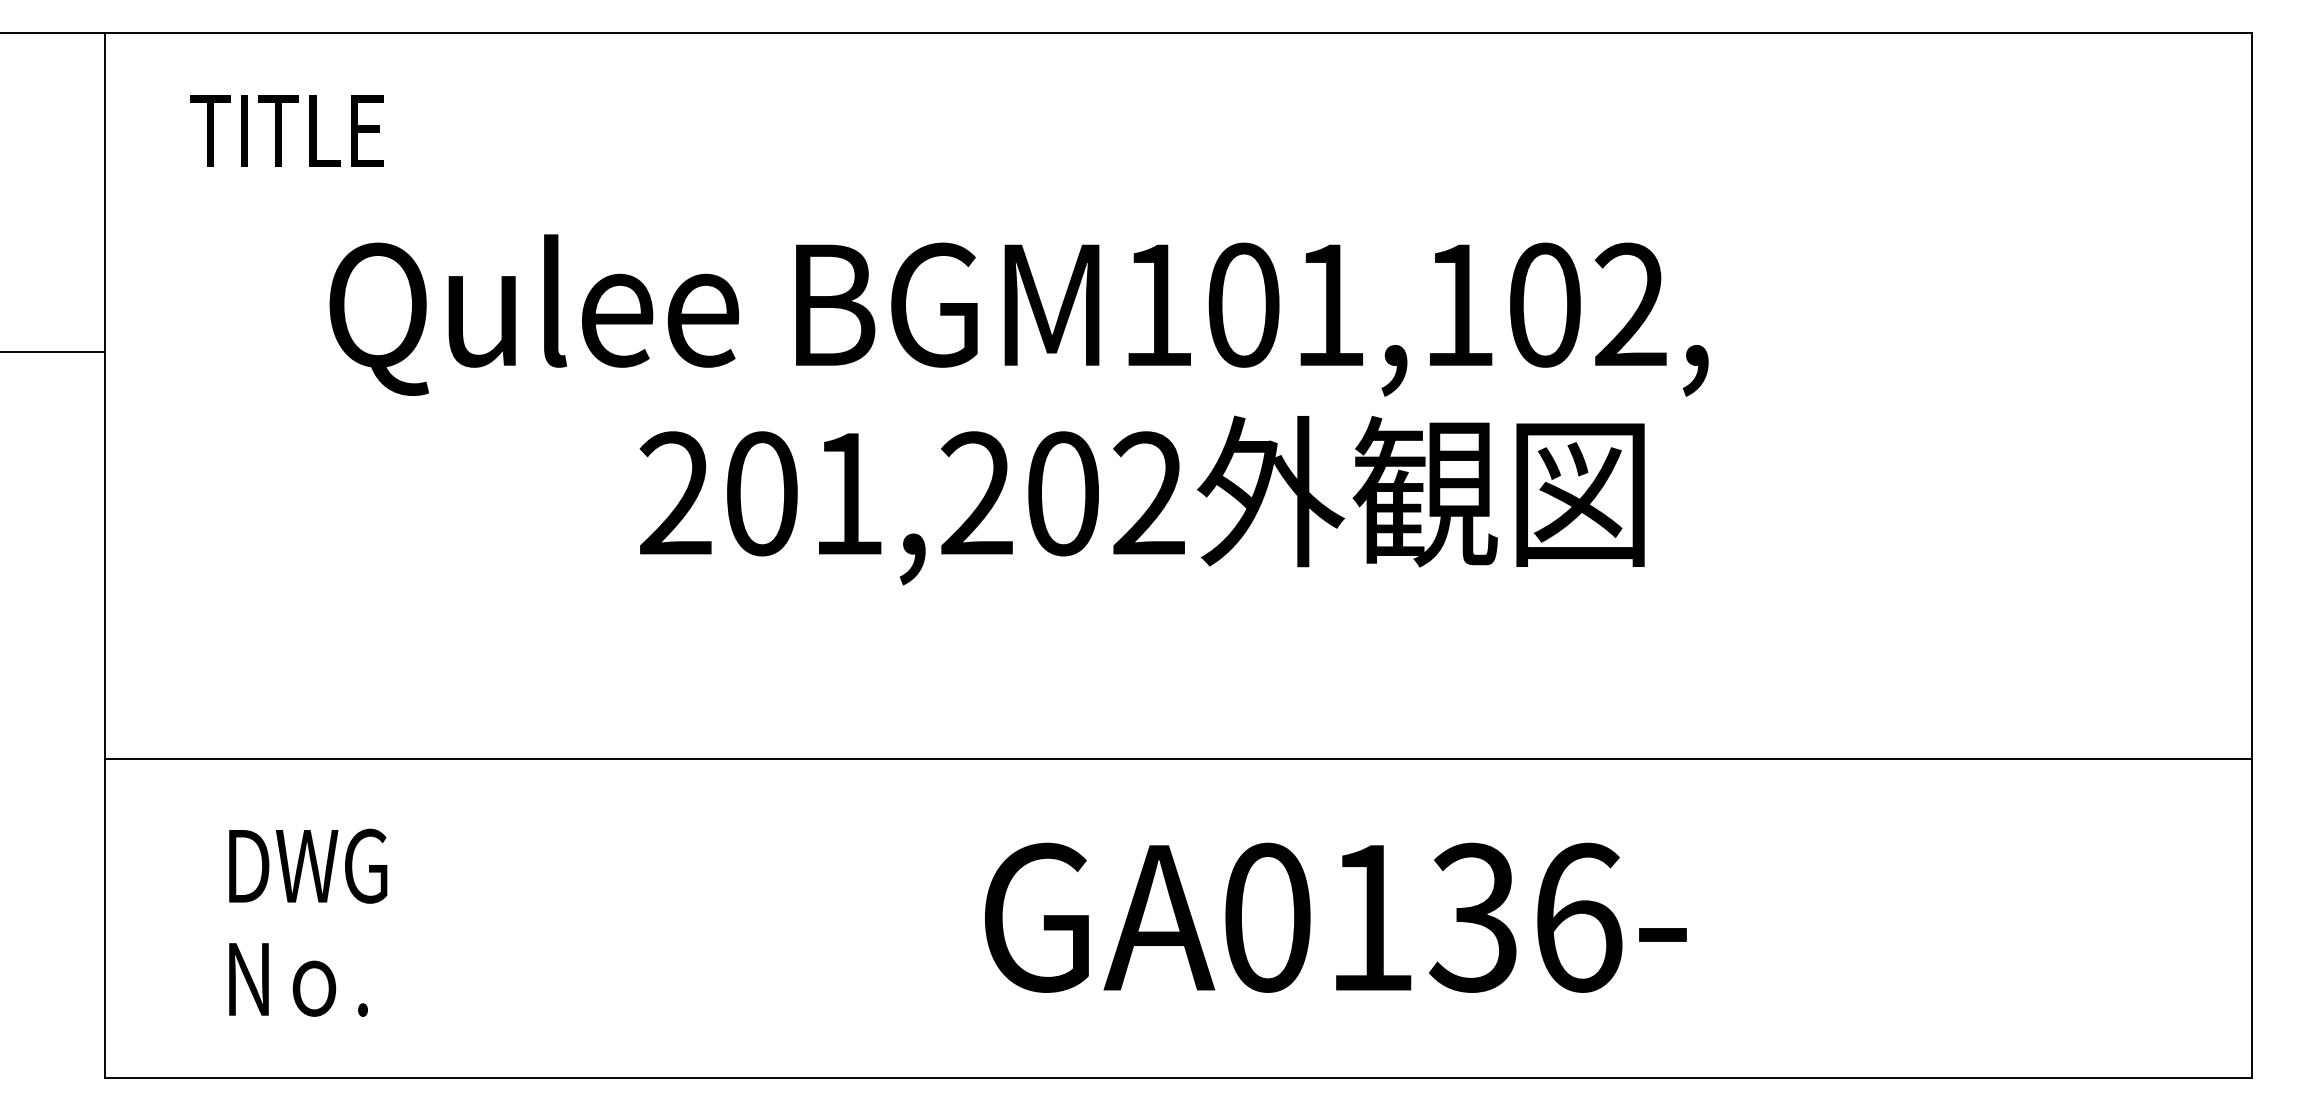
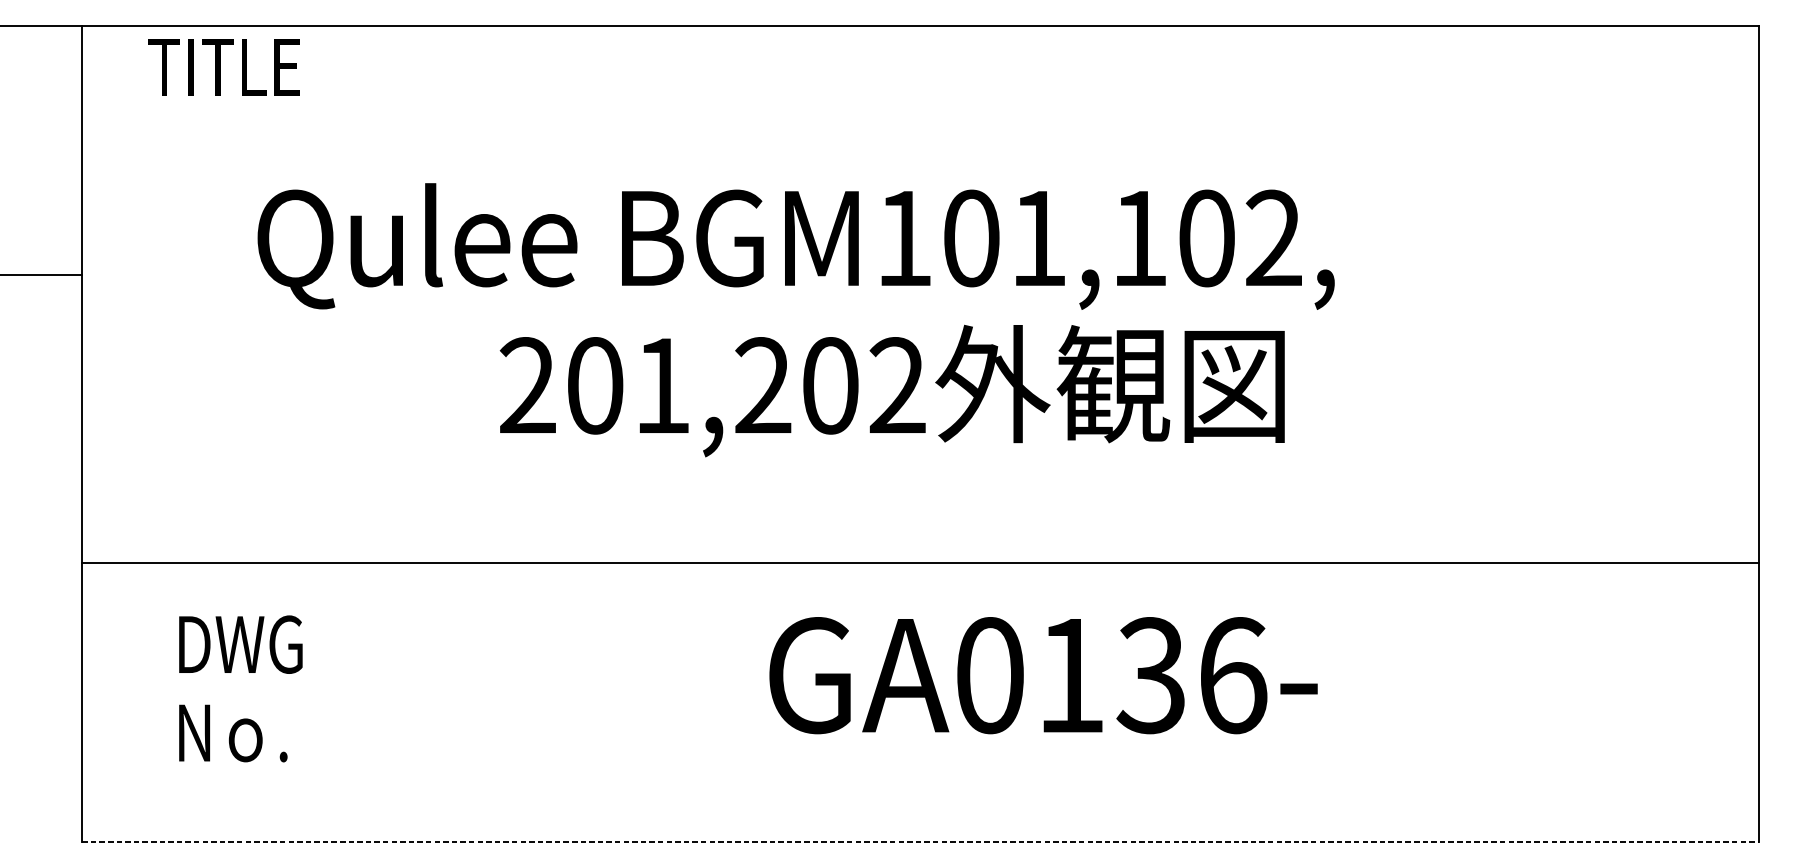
text: (286, 130) -> (223, 66), moved
line: (1178, 758) -> (920, 562), moved
text: (1335, 917) -> (1043, 675), moved
text: (308, 922) -> (241, 688), moved
line: (1178, 1077) -> (920, 841), solid -> dashed

